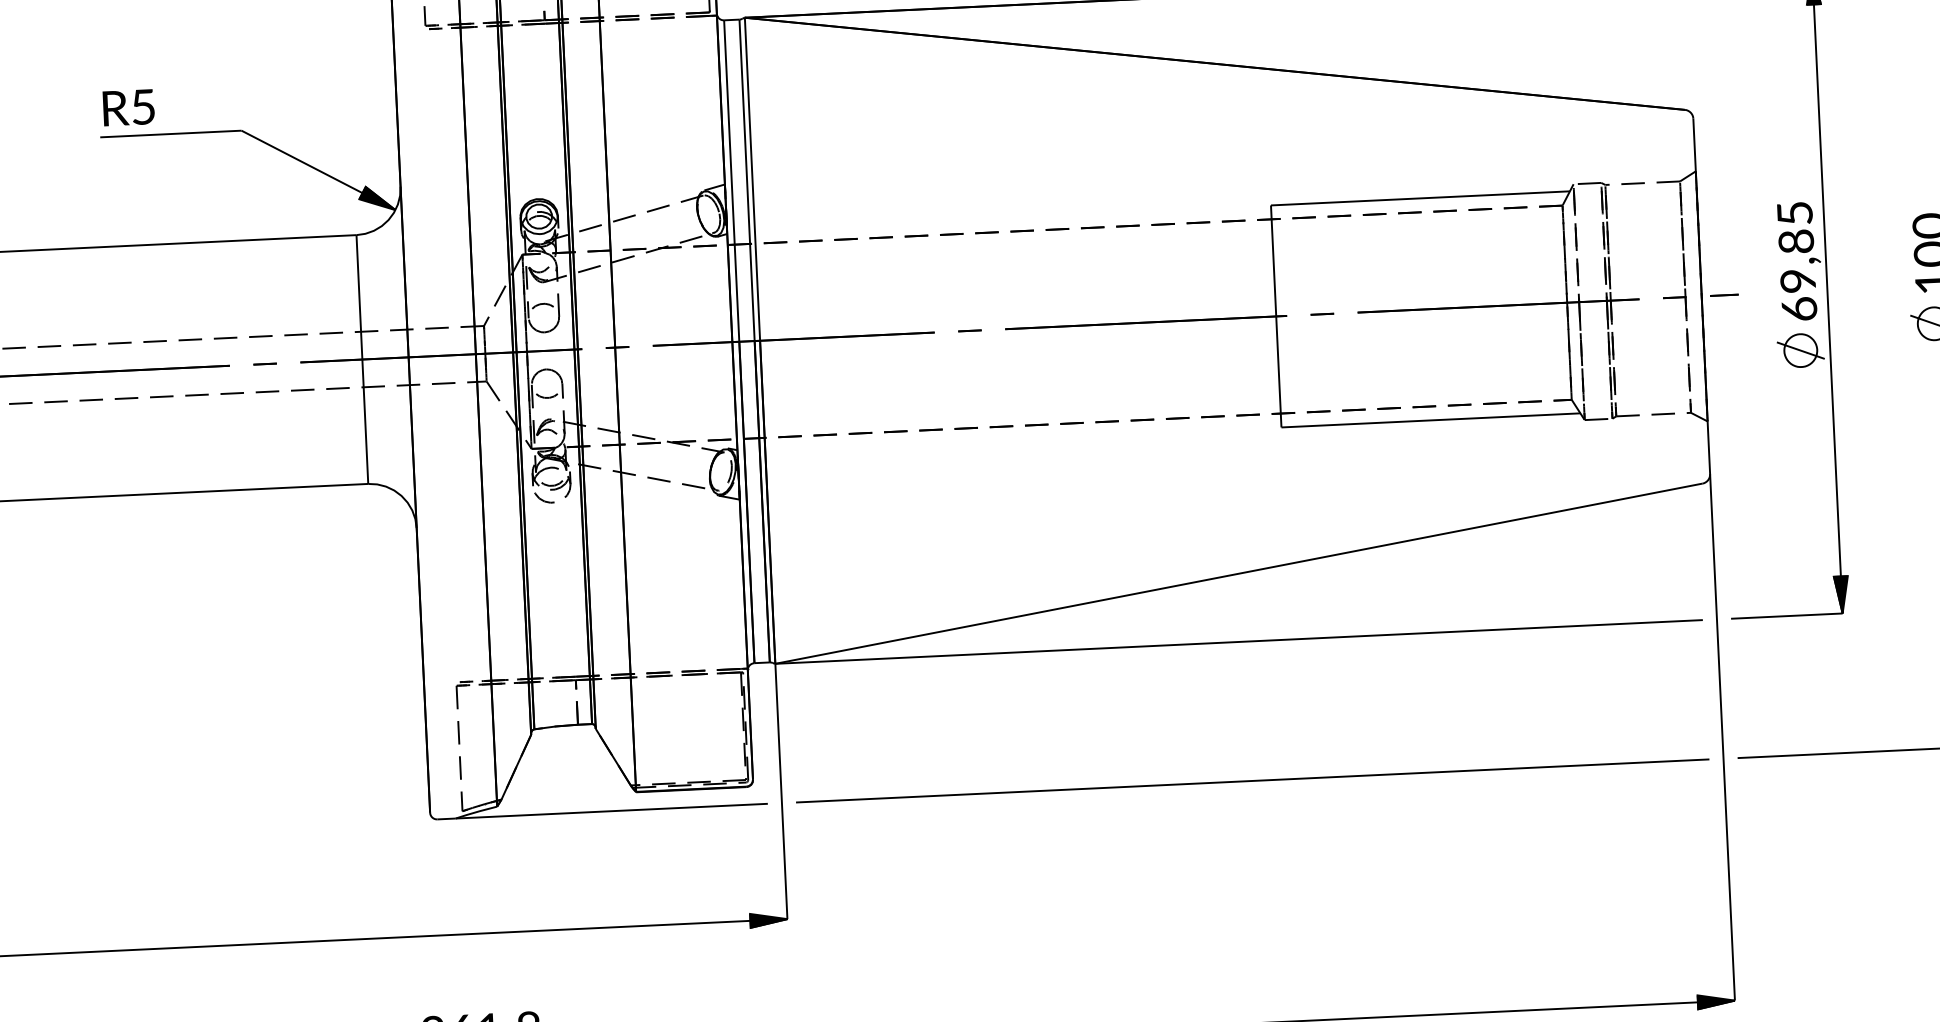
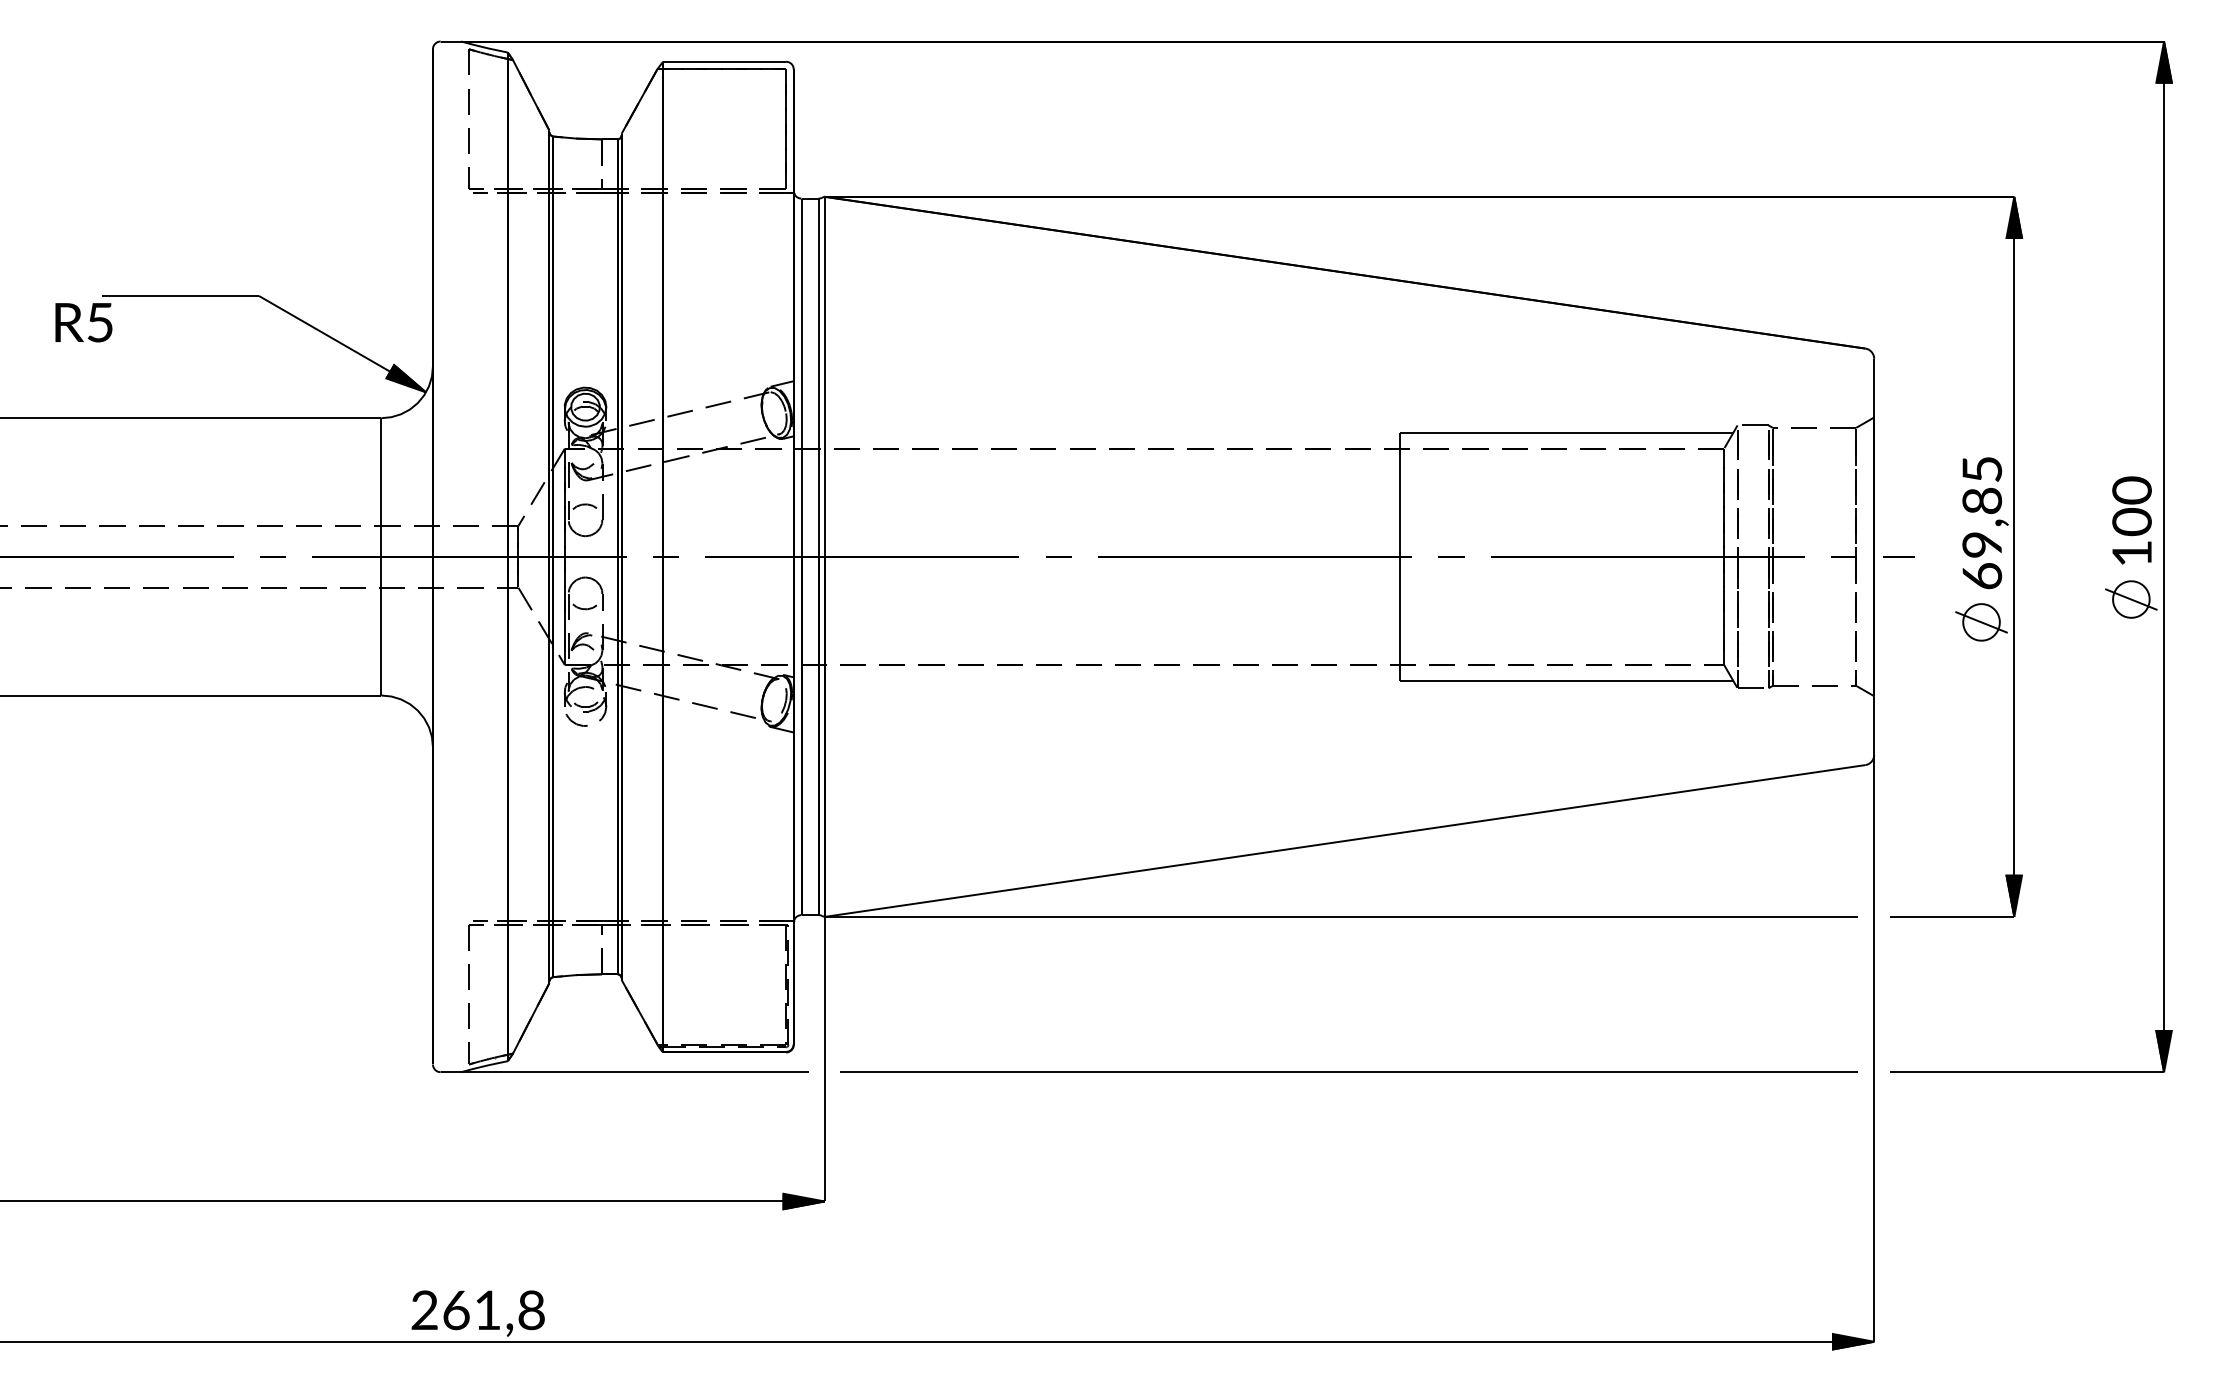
text: (128, 107) -> (83, 322), moved

